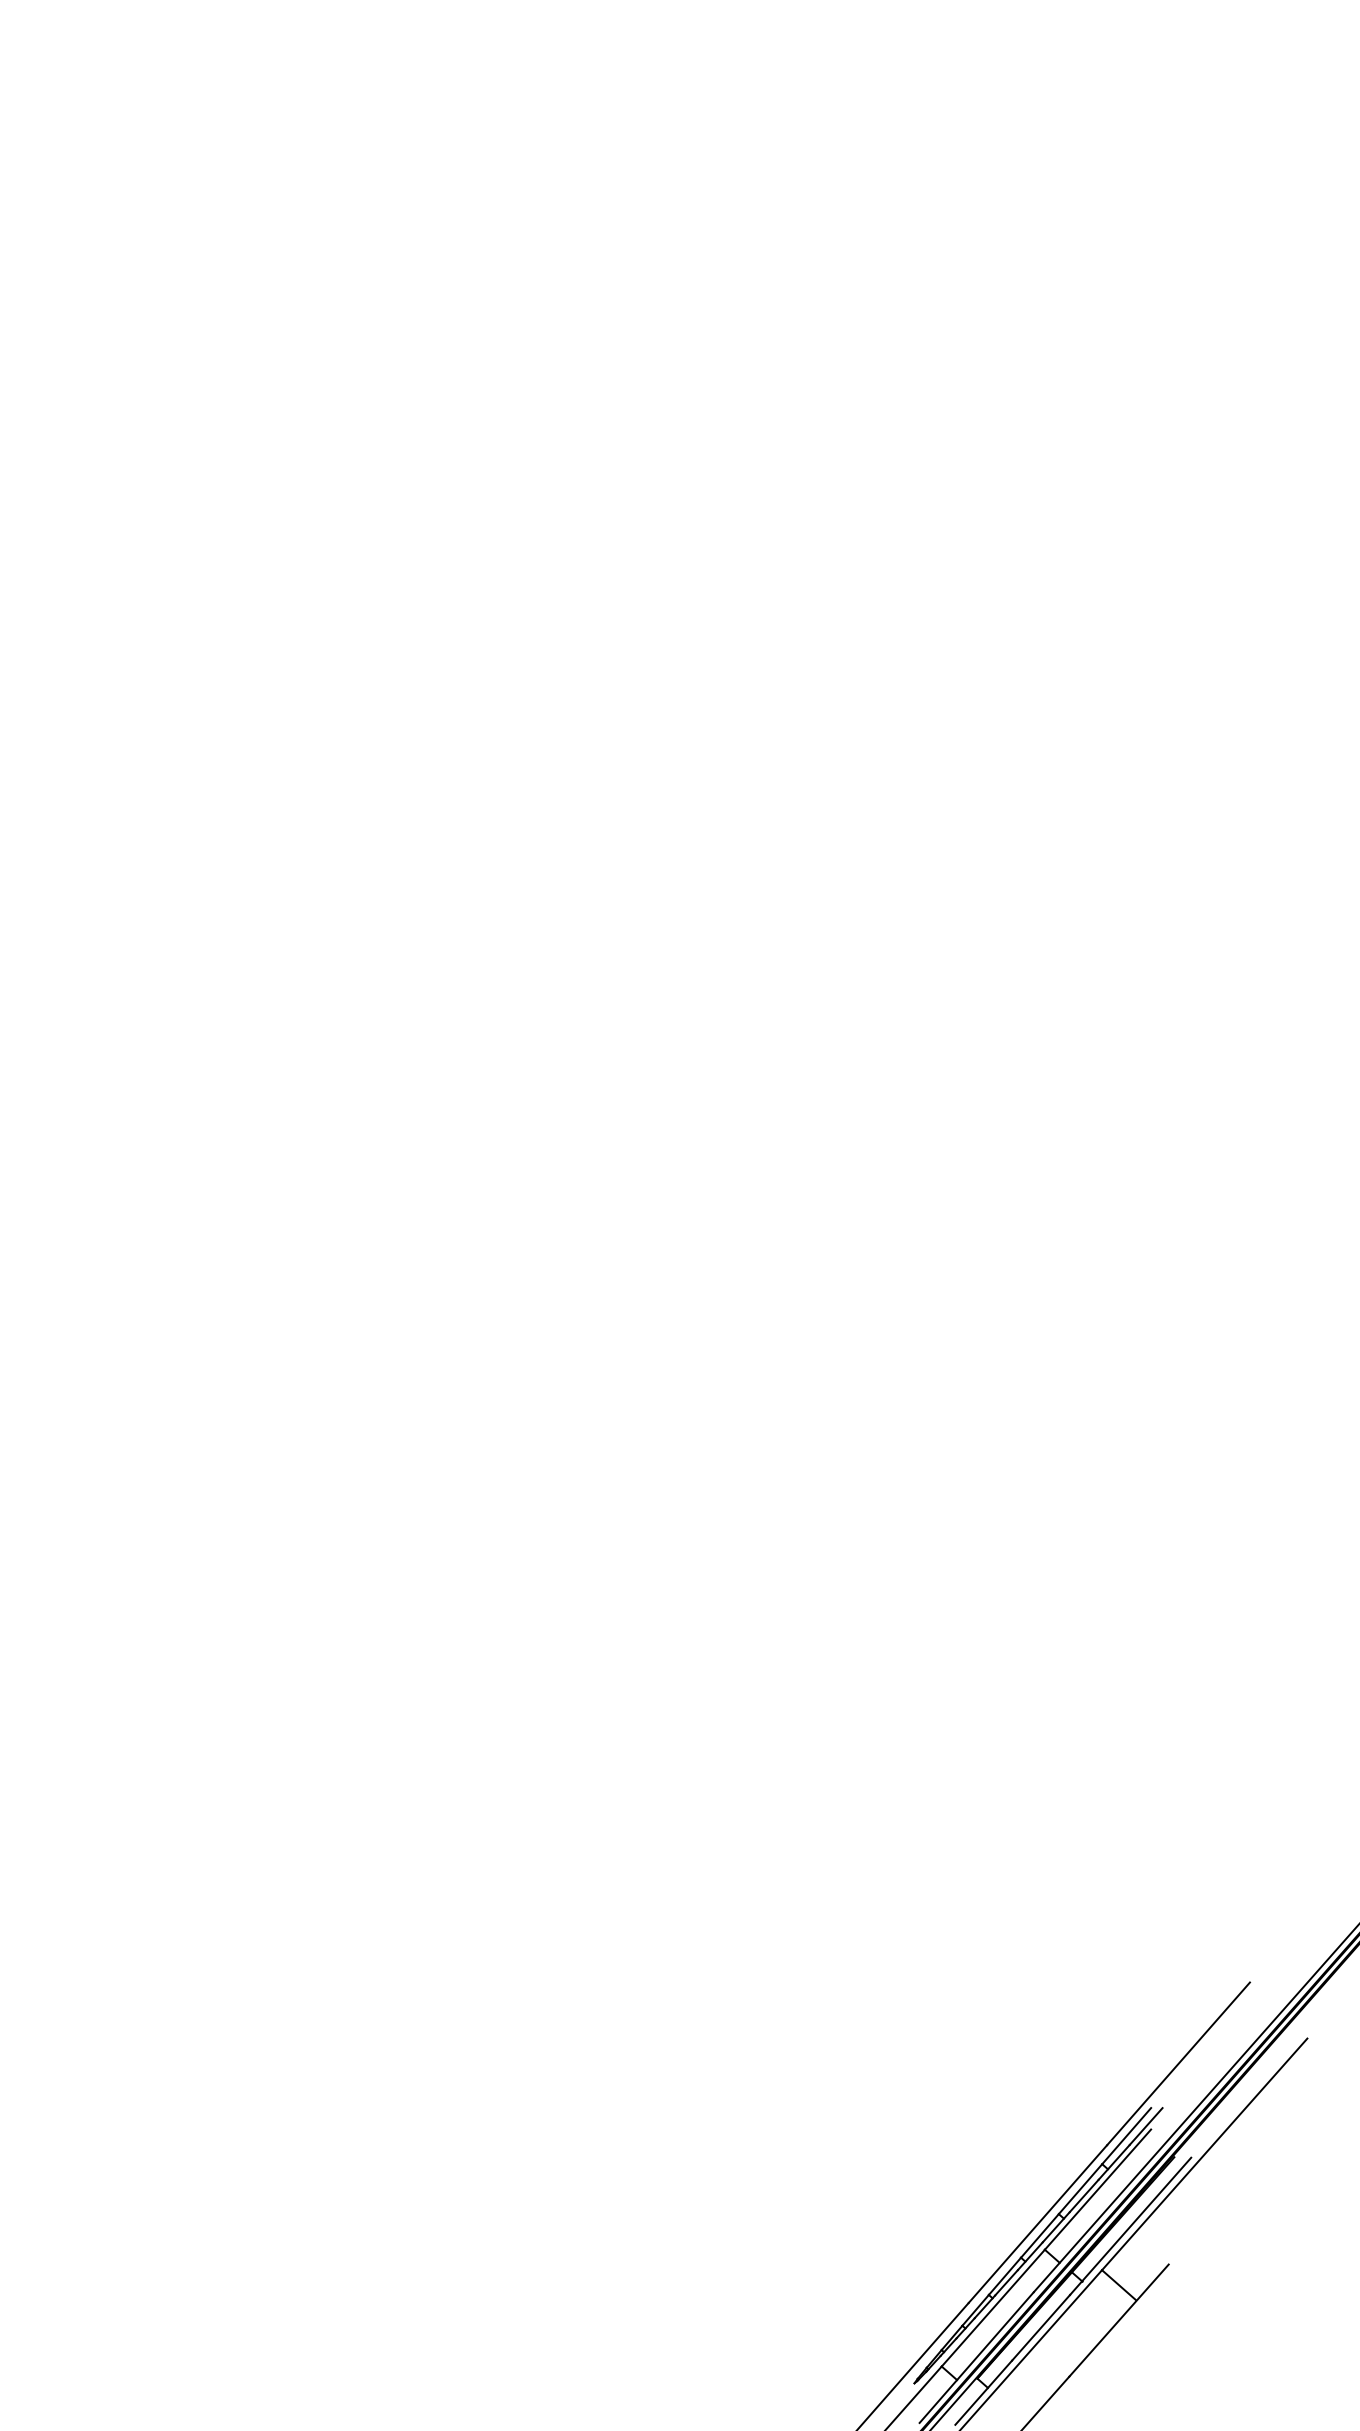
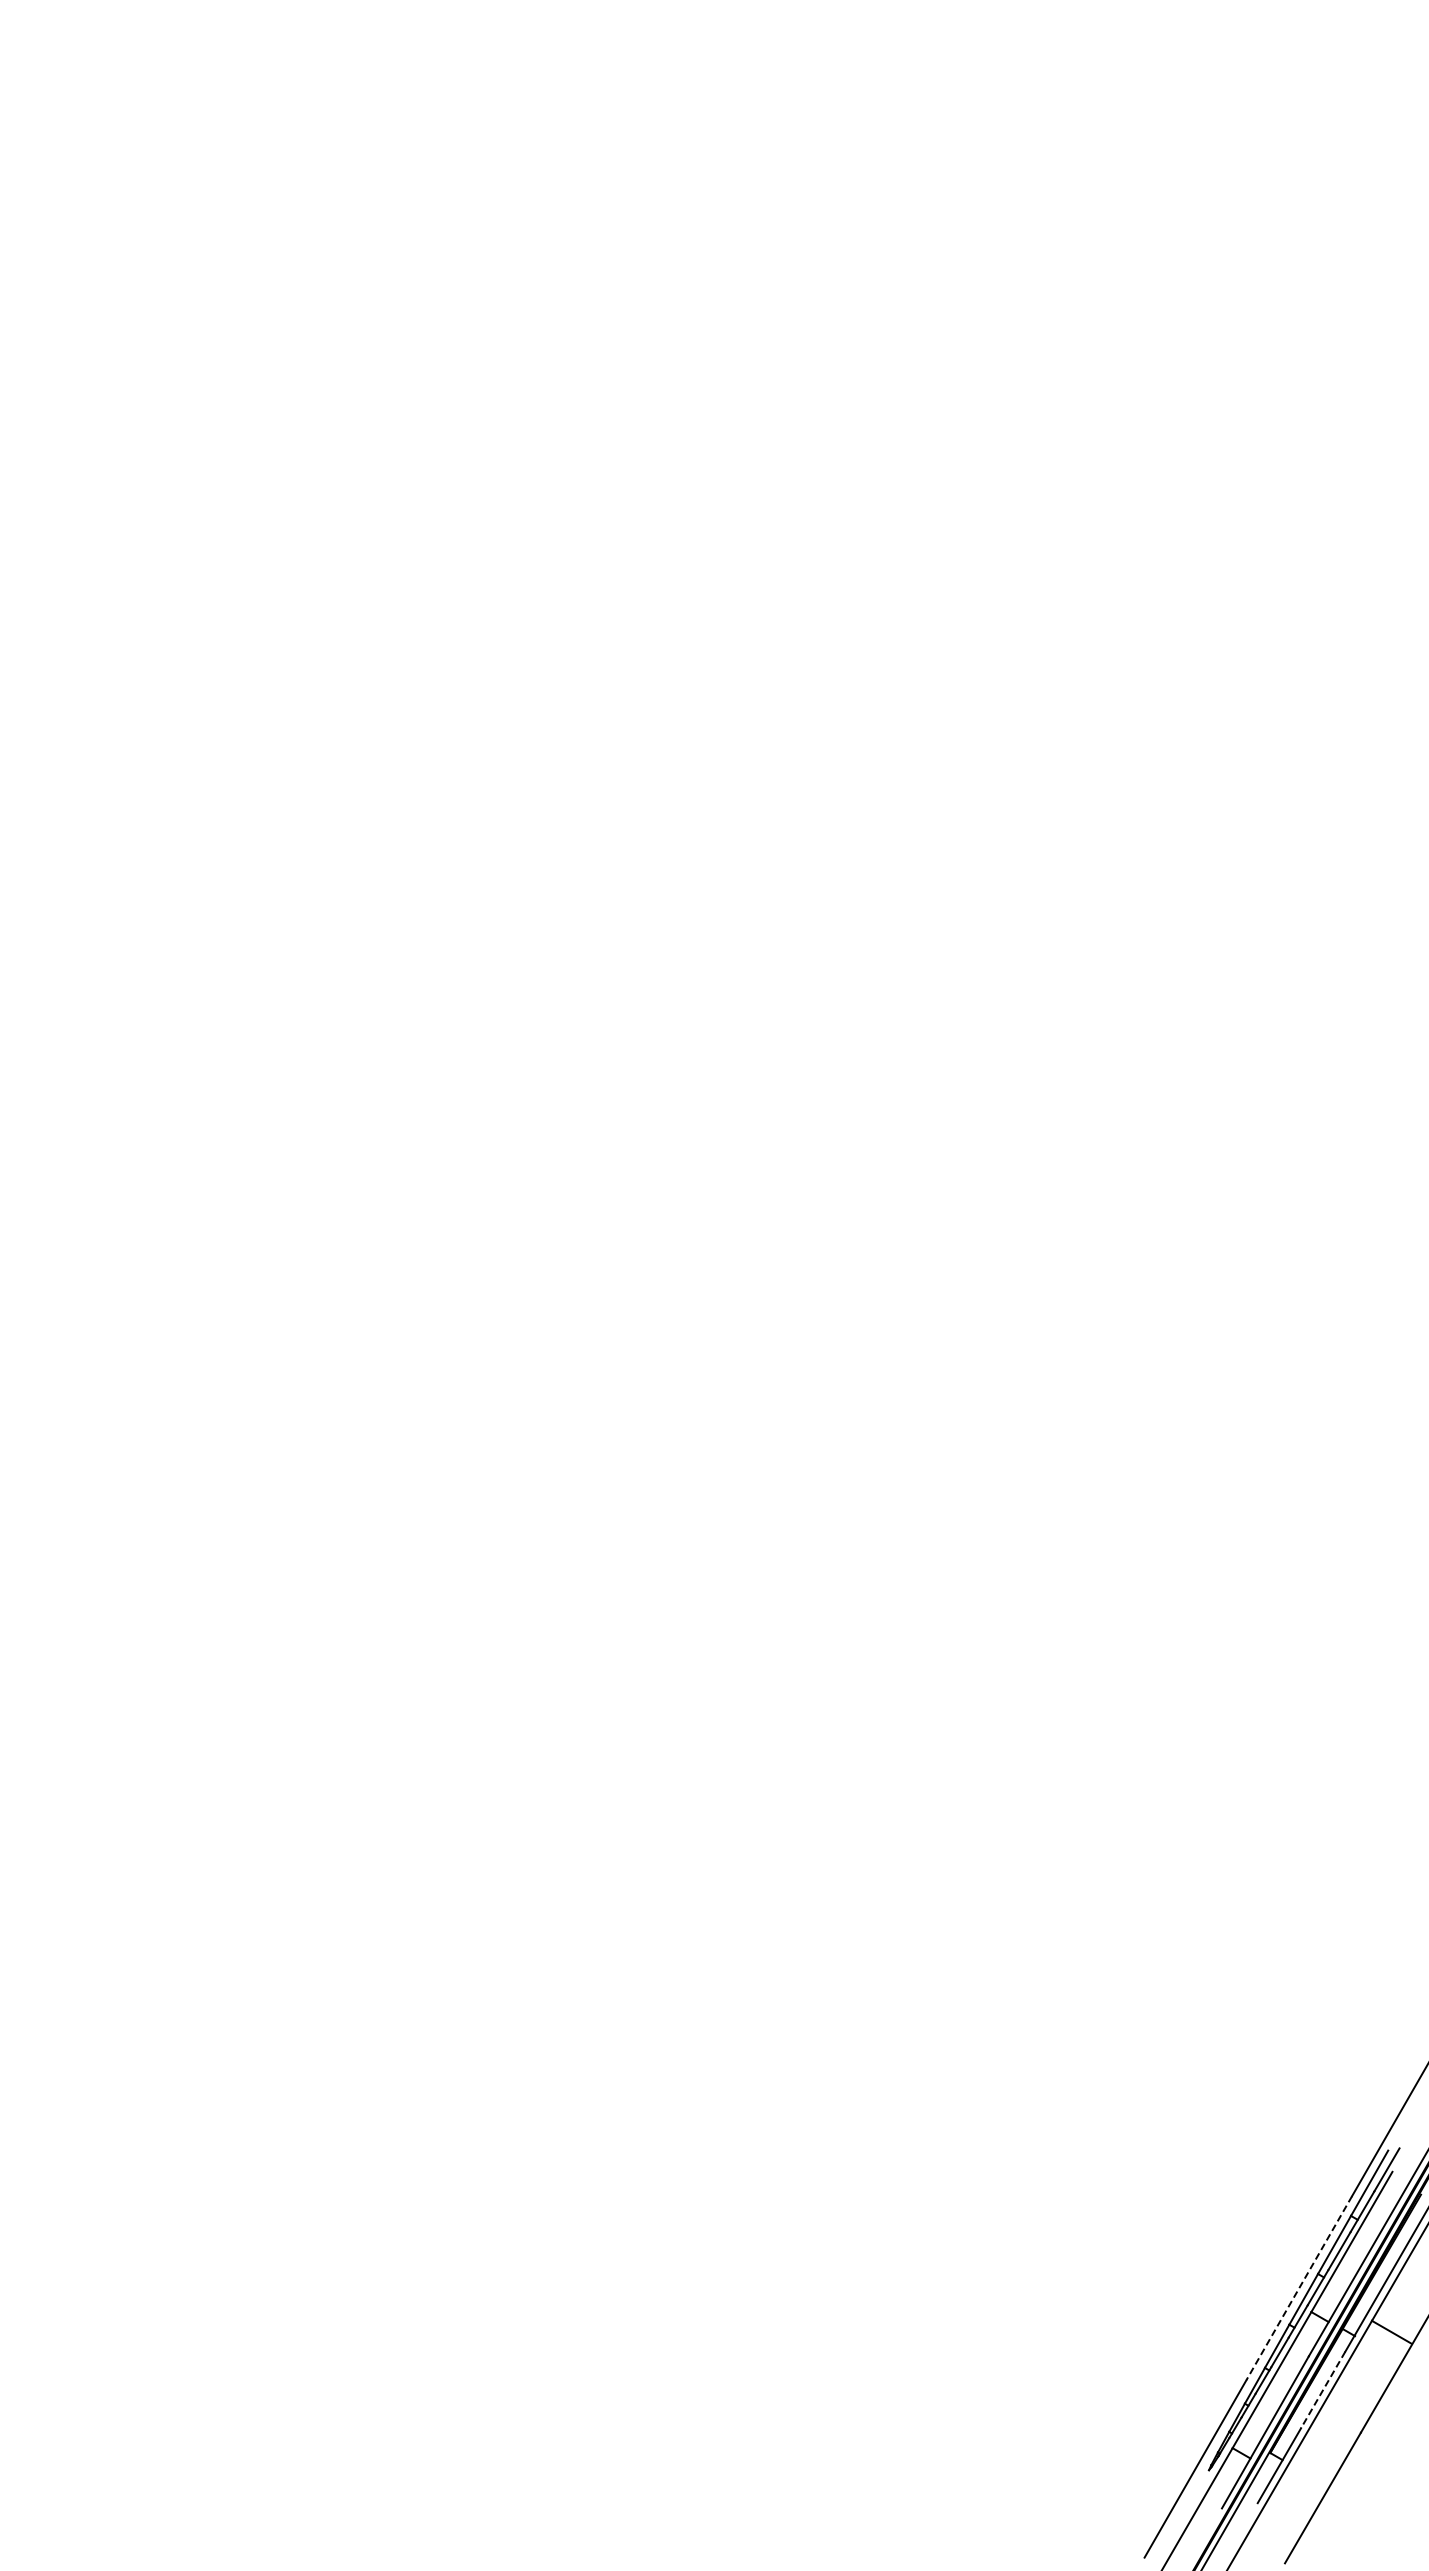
line: (1037, 2224) -> (1299, 2288), solid -> dashed
line: (1040, 2328) -> (1322, 2390), solid -> dashed

